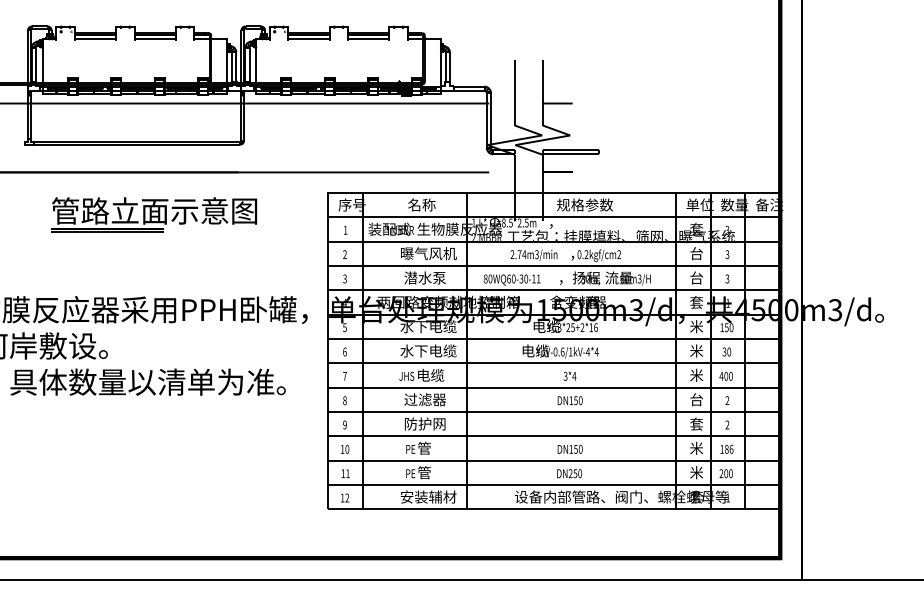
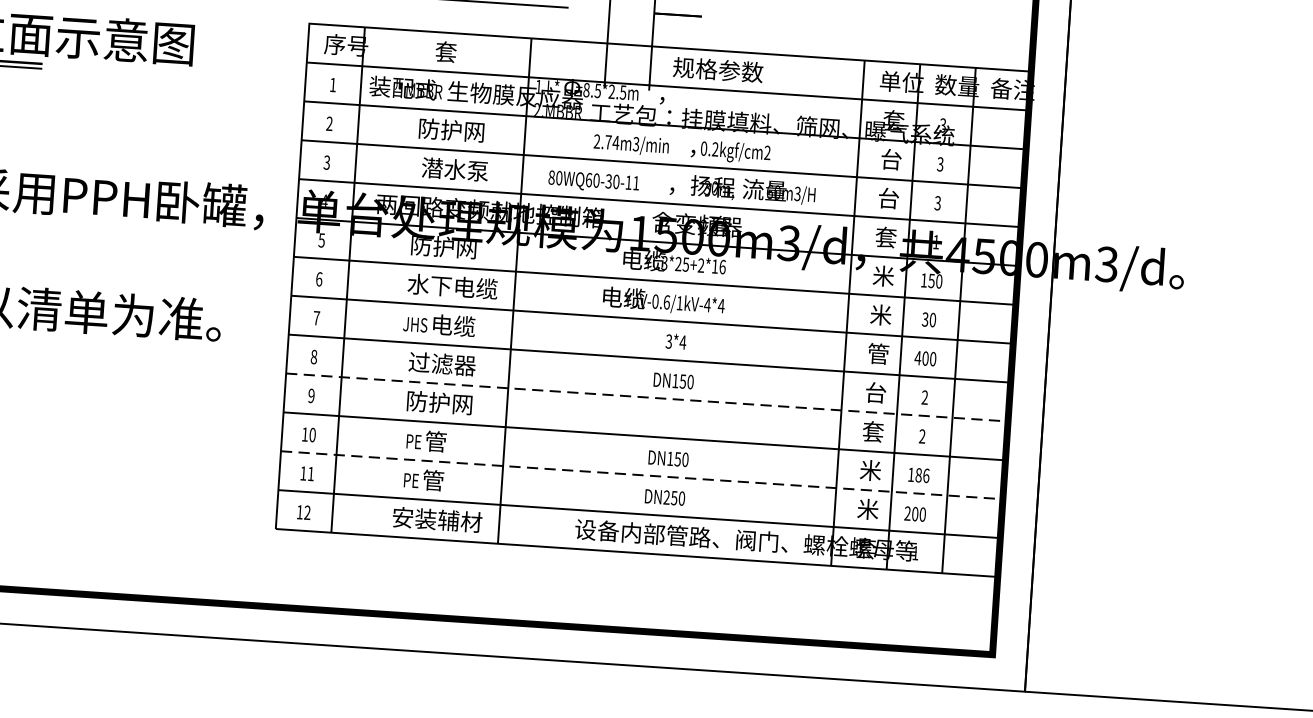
text: (421, 204) -> (457, 51), 名称 -> 套
text: (428, 253) -> (463, 130), 曝气风机 -> 防护网
text: (428, 326) -> (455, 247), 水下电缆 -> 防护网
text: (696, 374) -> (878, 352), 米 -> 管
line: (554, 412) -> (647, 398), solid -> dashed
line: (554, 460) -> (642, 474), solid -> dashed

